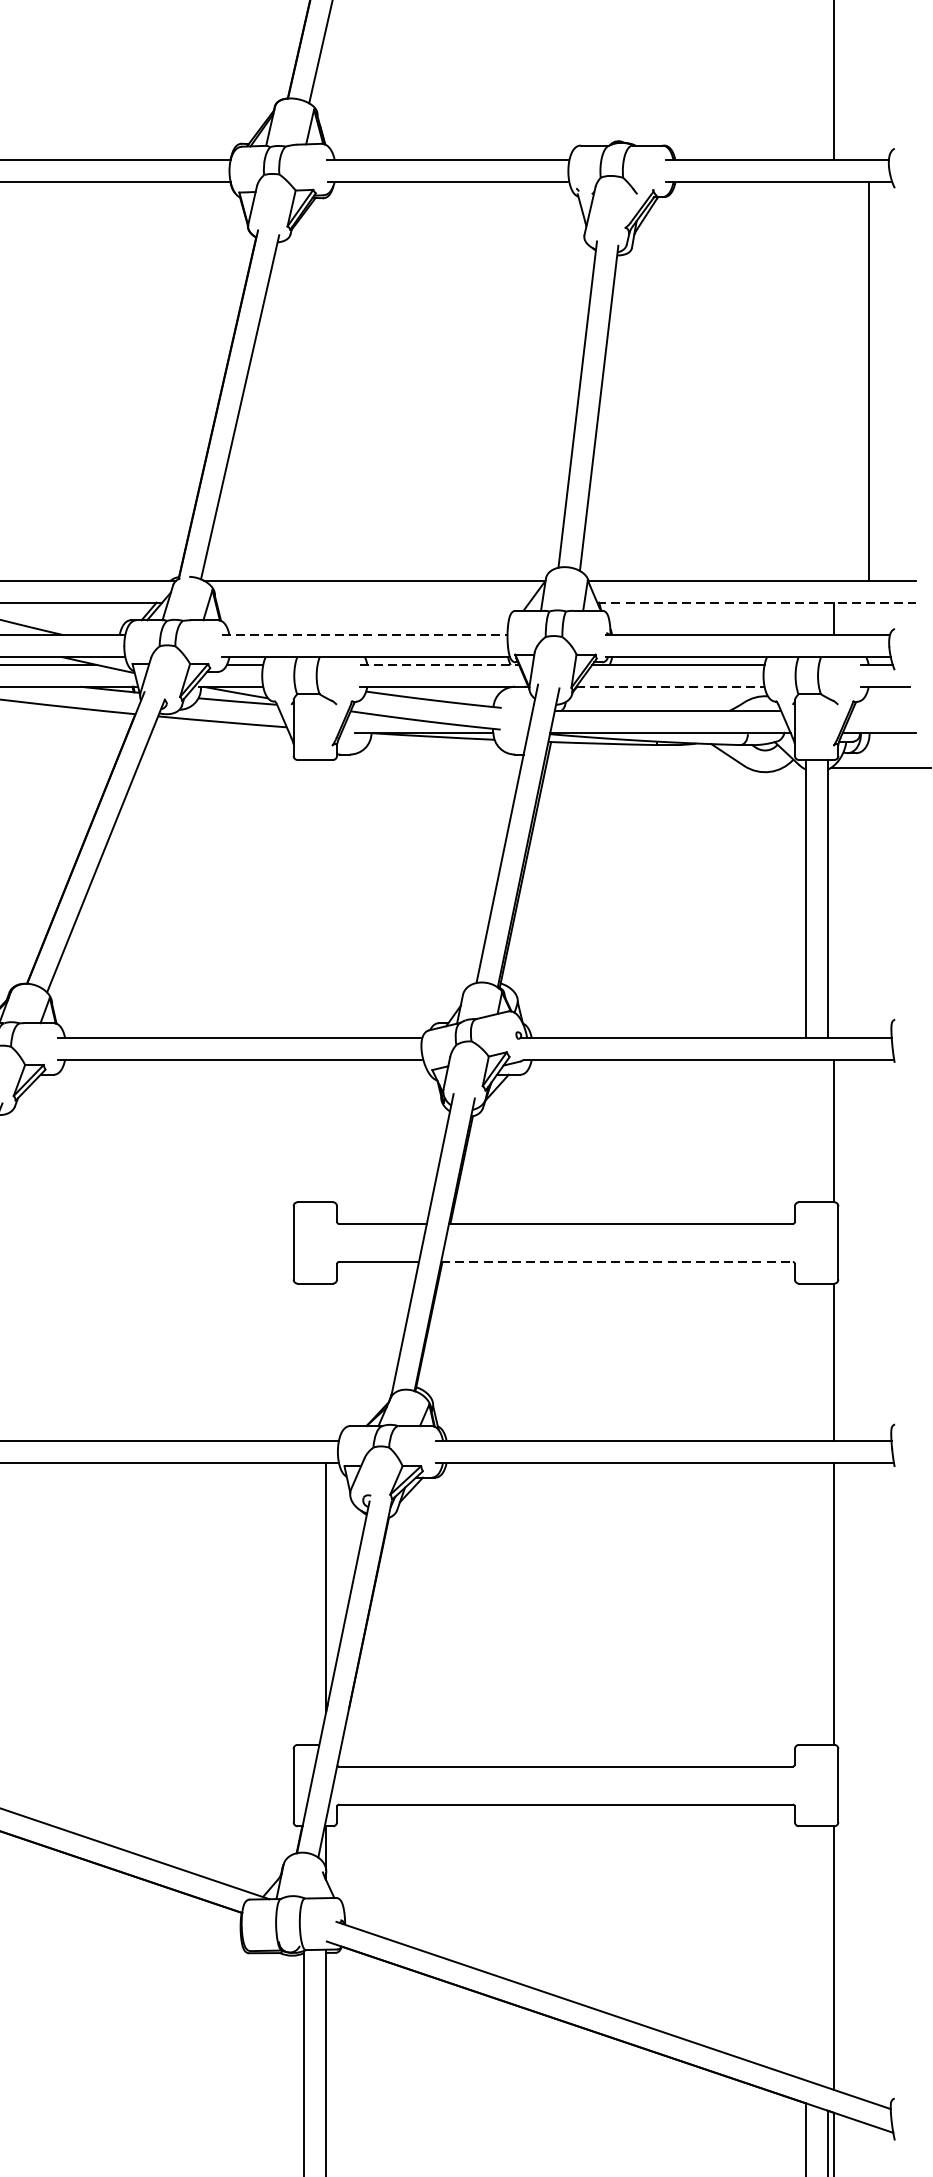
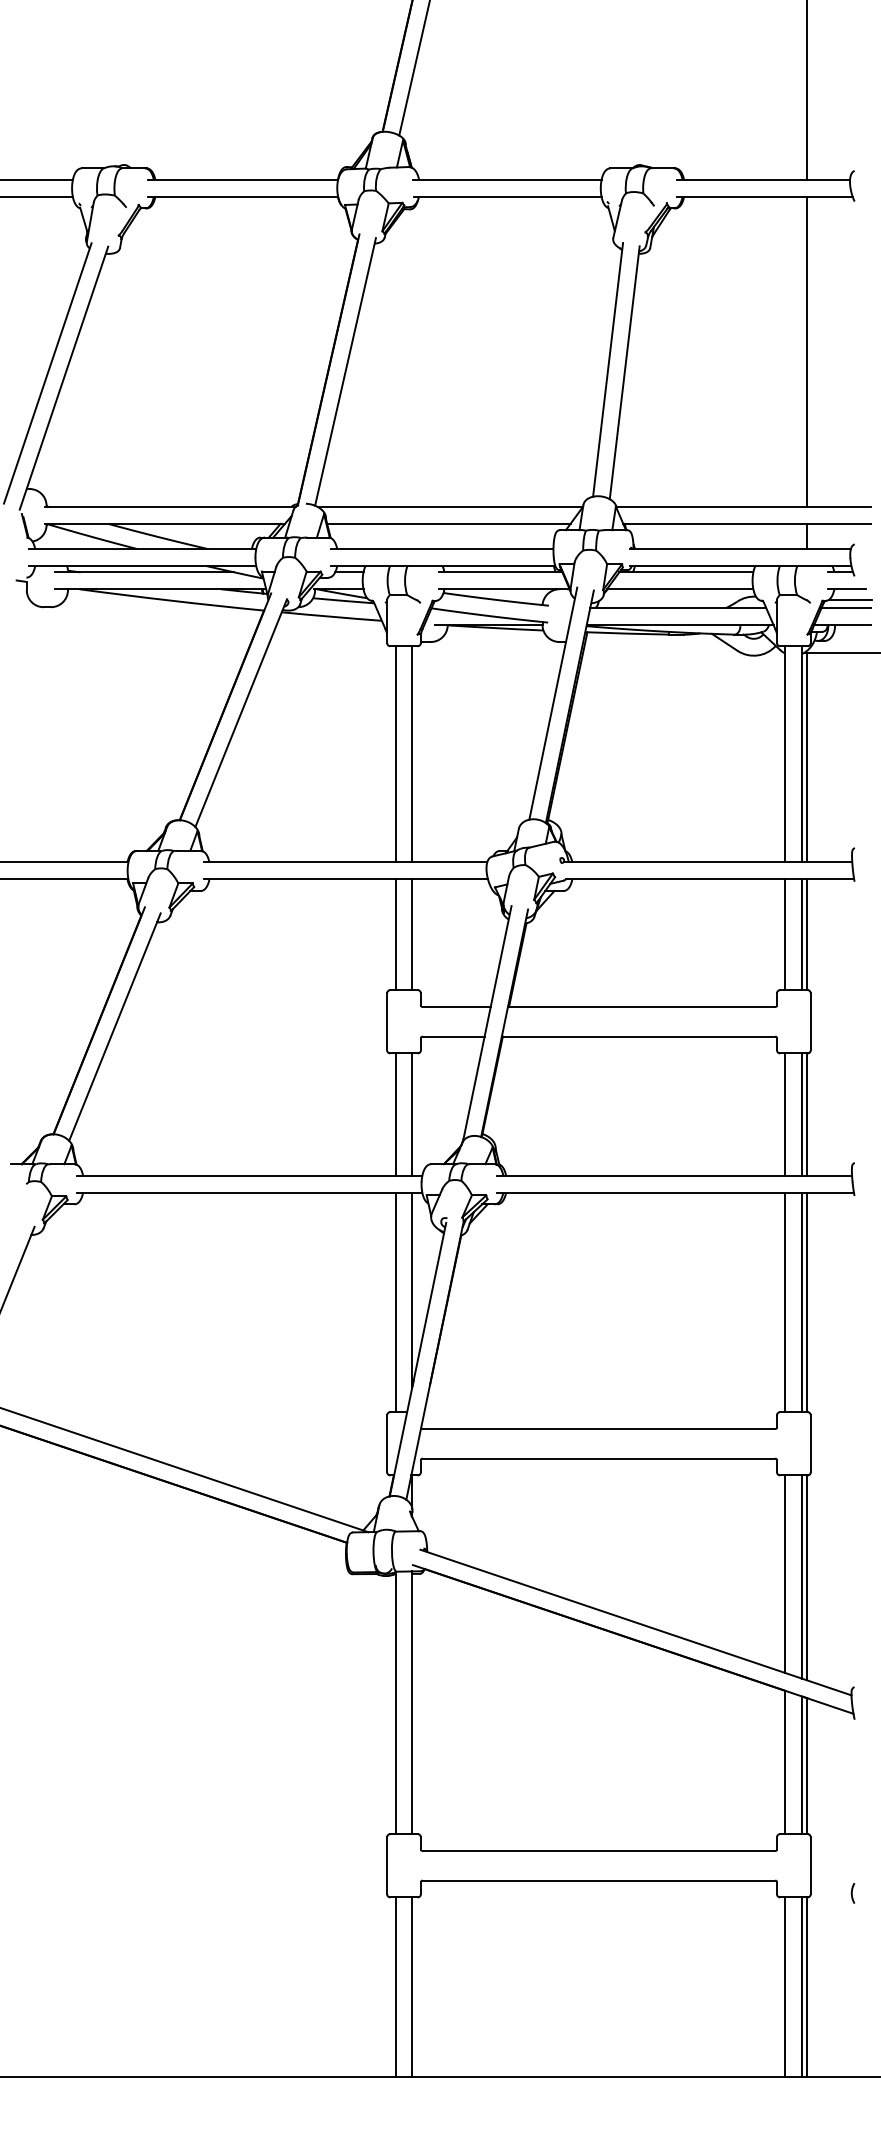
line: (868, 381) -> (807, 351), moved
line: (372, 602) -> (448, 523), added
line: (757, 602) -> (747, 523), dashed -> solid
line: (364, 635) -> (442, 549), dashed -> solid
line: (439, 665) -> (500, 572), dashed -> solid
line: (670, 687) -> (680, 589), dashed -> solid
line: (889, 699) -> (850, 599), added
line: (883, 711) -> (845, 608), added
line: (304, 899) -> (395, 754), added
line: (326, 899) -> (412, 754), added
line: (834, 903) -> (807, 757), added
line: (304, 1130) -> (395, 934), added
line: (326, 1130) -> (412, 934), added
line: (805, 1130) -> (785, 934), added
line: (827, 1130) -> (802, 934), added
line: (616, 1261) -> (638, 1036), dashed -> solid
line: (304, 1362) -> (395, 1114), added
line: (326, 1362) -> (412, 1114), added
line: (805, 1362) -> (785, 1114), added
line: (827, 1362) -> (802, 1114), added
line: (304, 1603) -> (395, 1302), added
line: (805, 1603) -> (785, 1302), added
line: (827, 1603) -> (802, 1302), added
line: (805, 1953) -> (785, 1574), added
line: (827, 1956) -> (802, 1576), added

